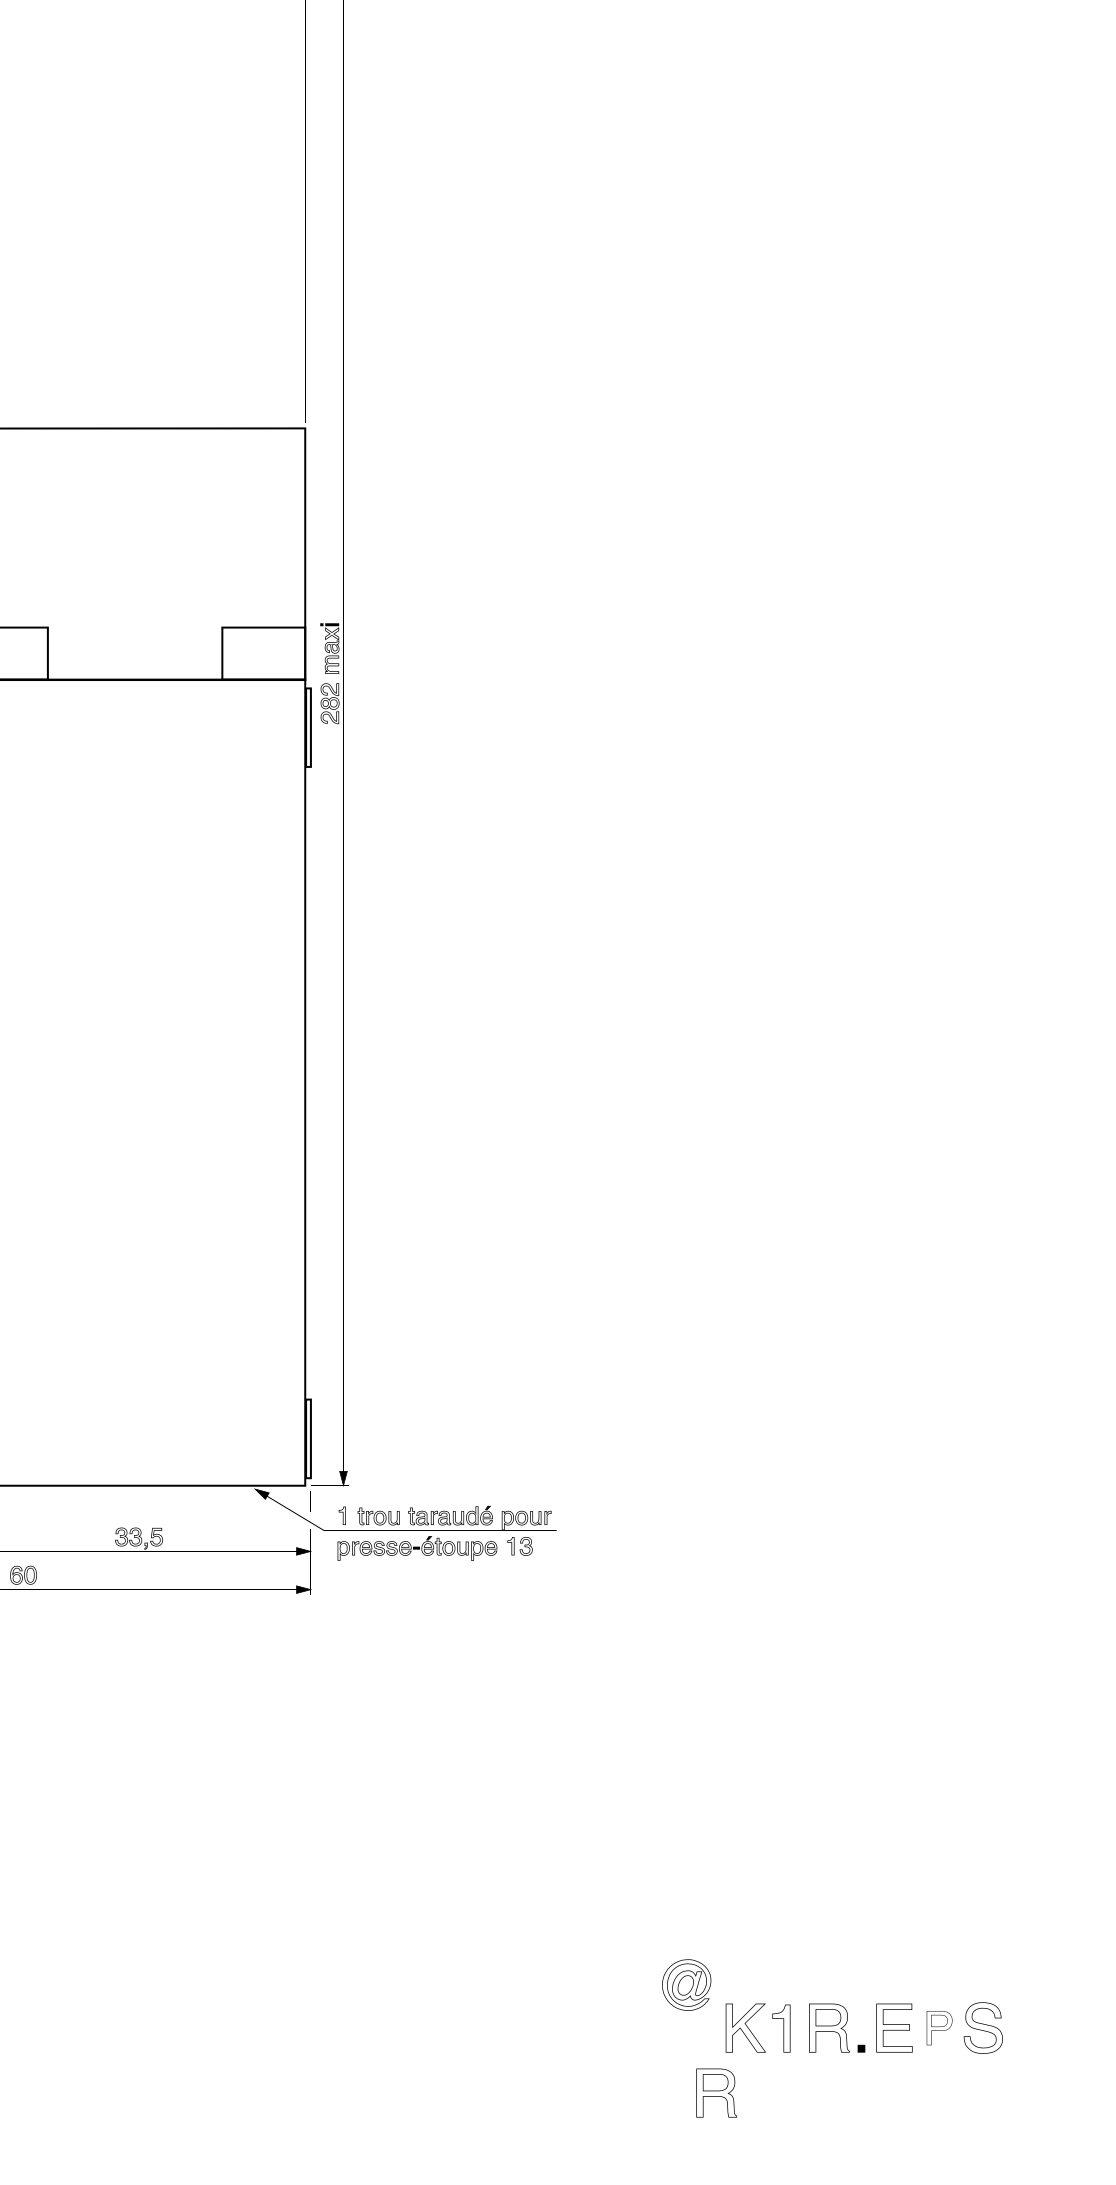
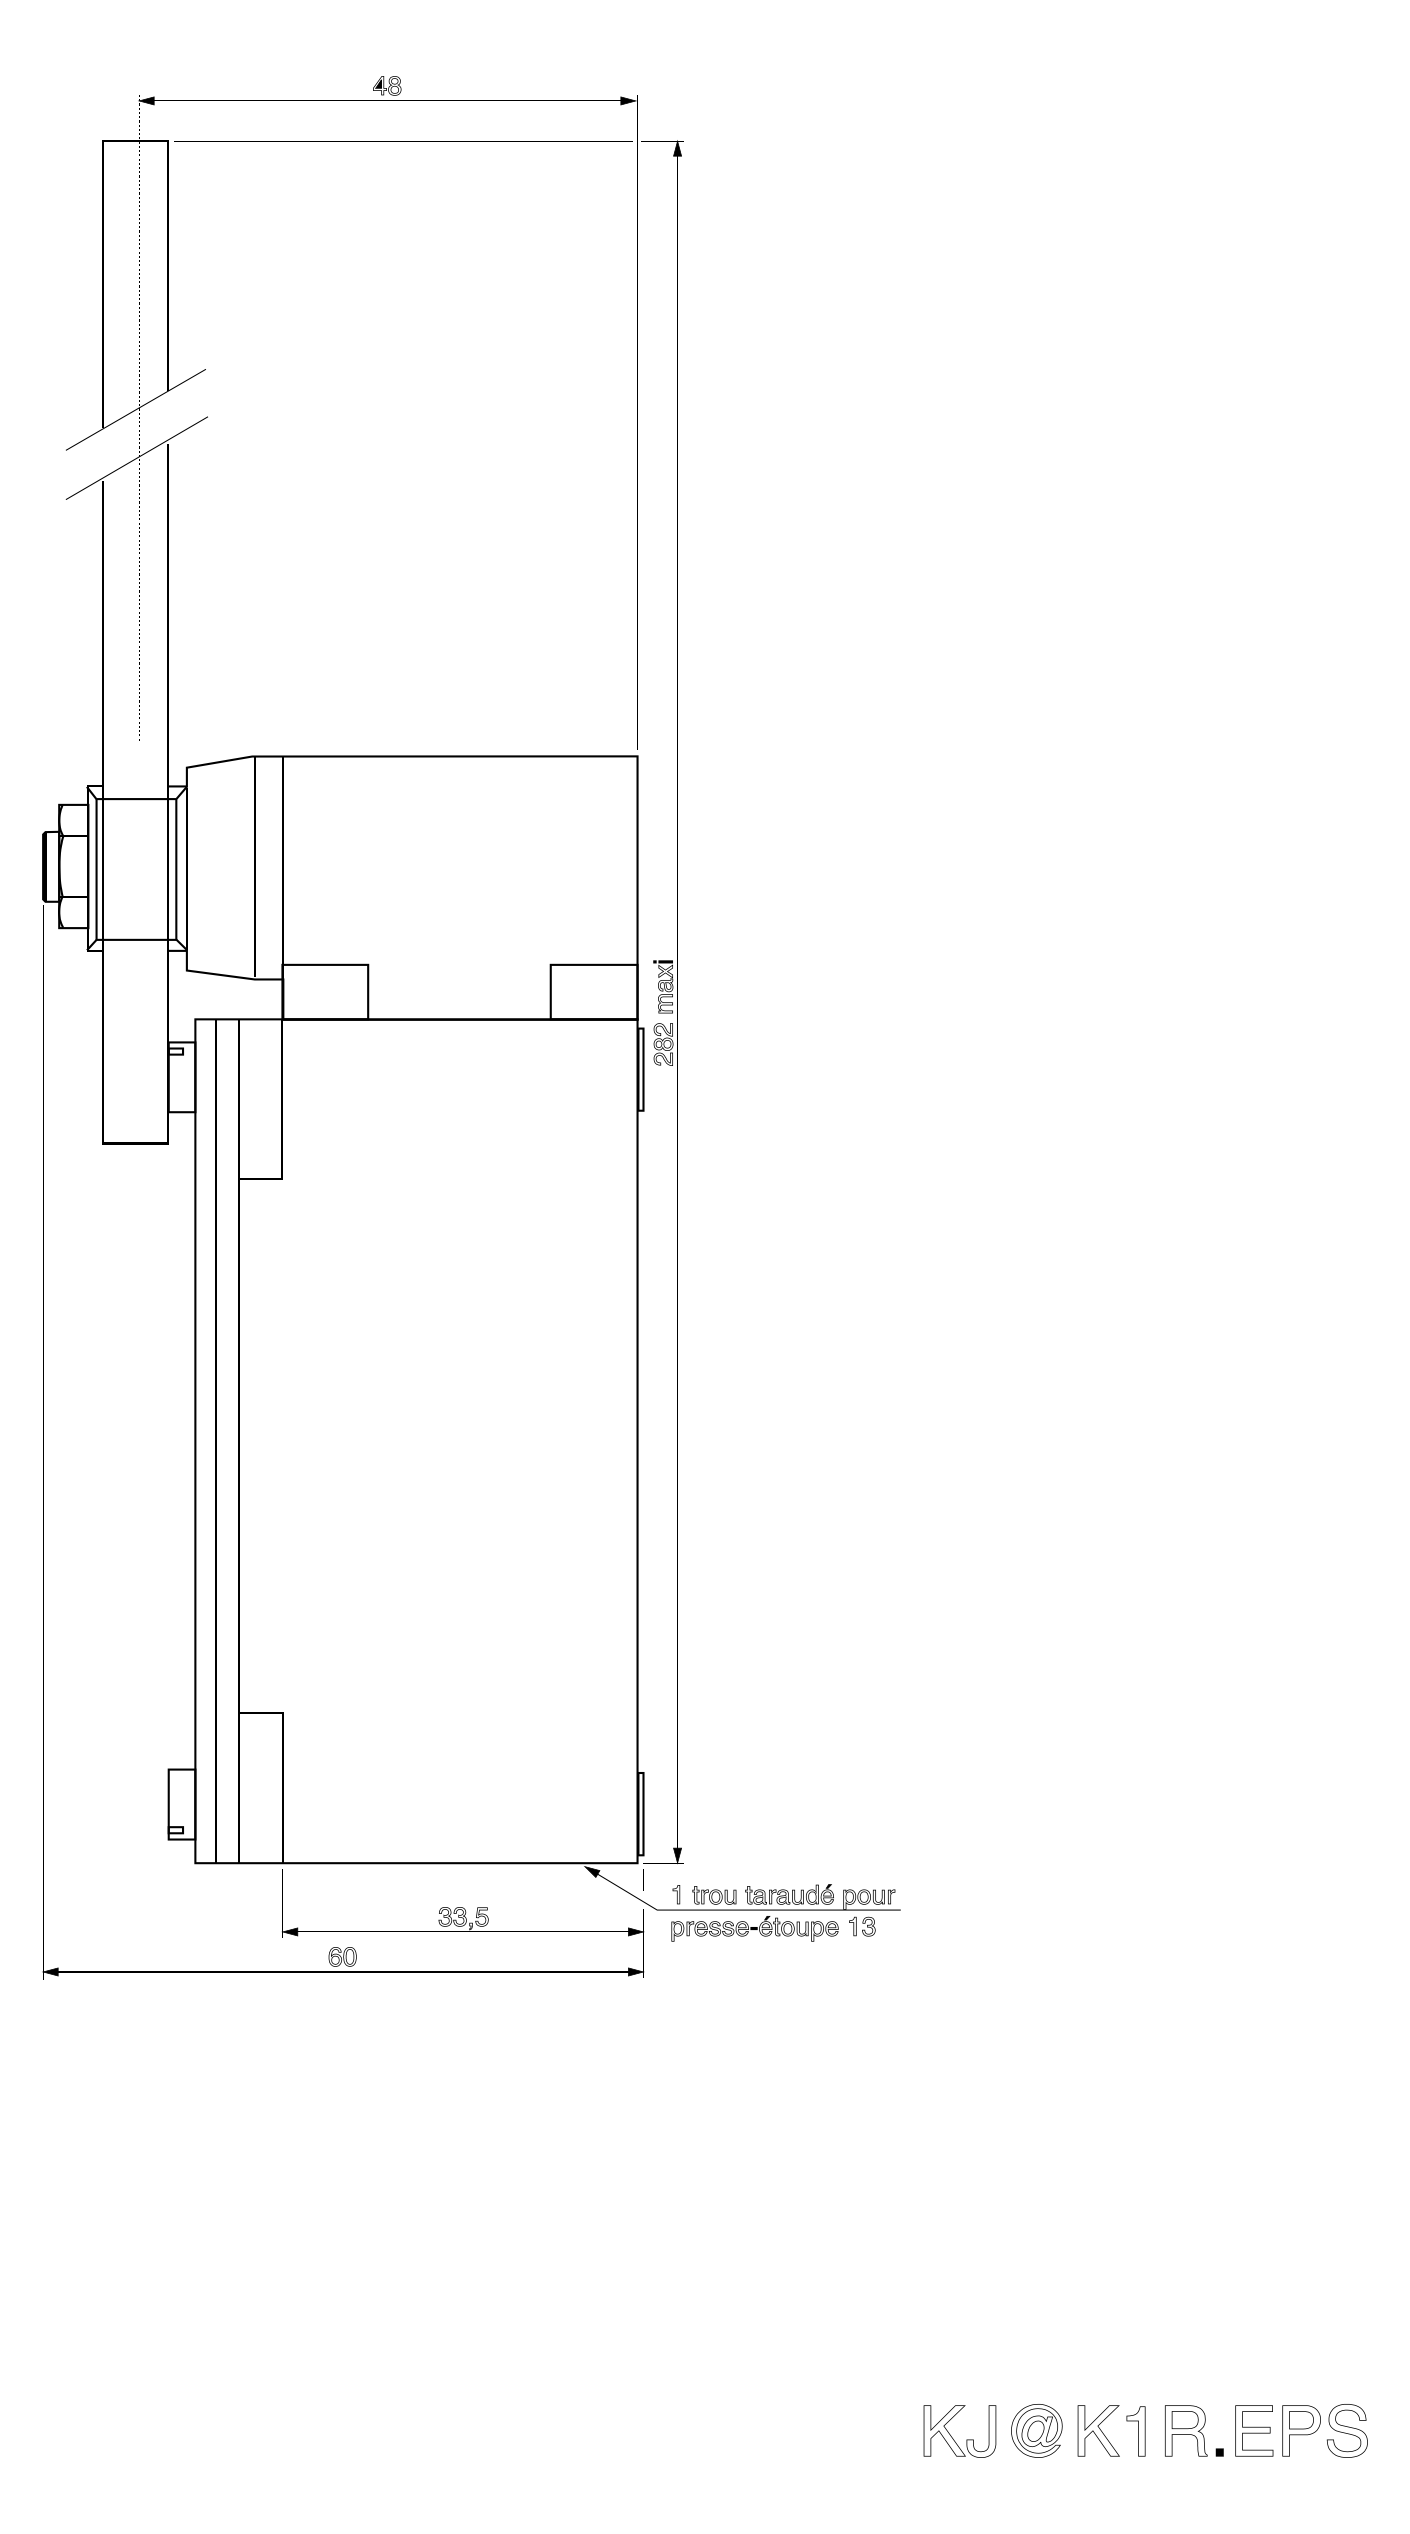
part: (686, 1984) -> (1036, 2430), moved
part: (939, 2027) -> (1301, 2430), size x1.43
part: (606, 2034) -> (952, 2437), added
part: (716, 2092) -> (1068, 2498), removed

